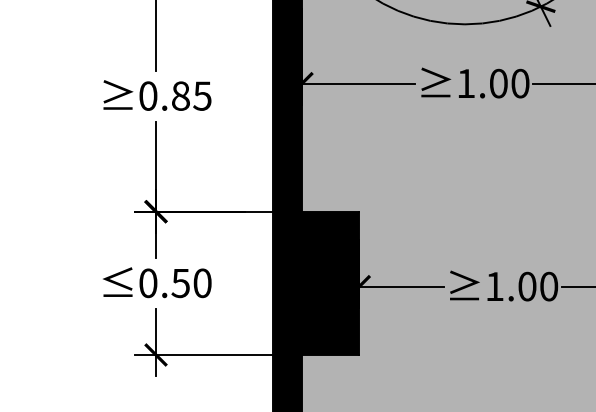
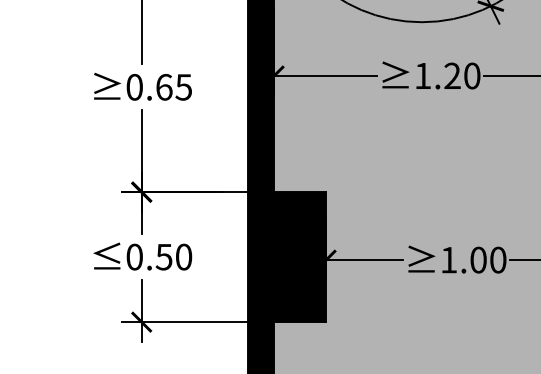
text: (498, 83) -> (452, 75), 1.00 -> 1.20
text: (181, 95) -> (164, 86), 0.85 -> 0.65

